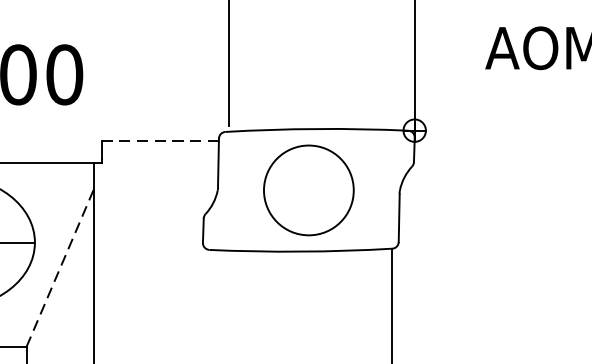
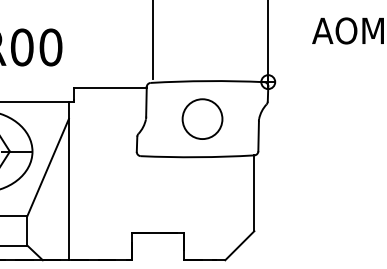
line: (160, 140) -> (110, 88), dashed -> solid
circle: (308, 189) -> (202, 118), size x0.71
line: (60, 268) -> (48, 167), dashed -> solid

